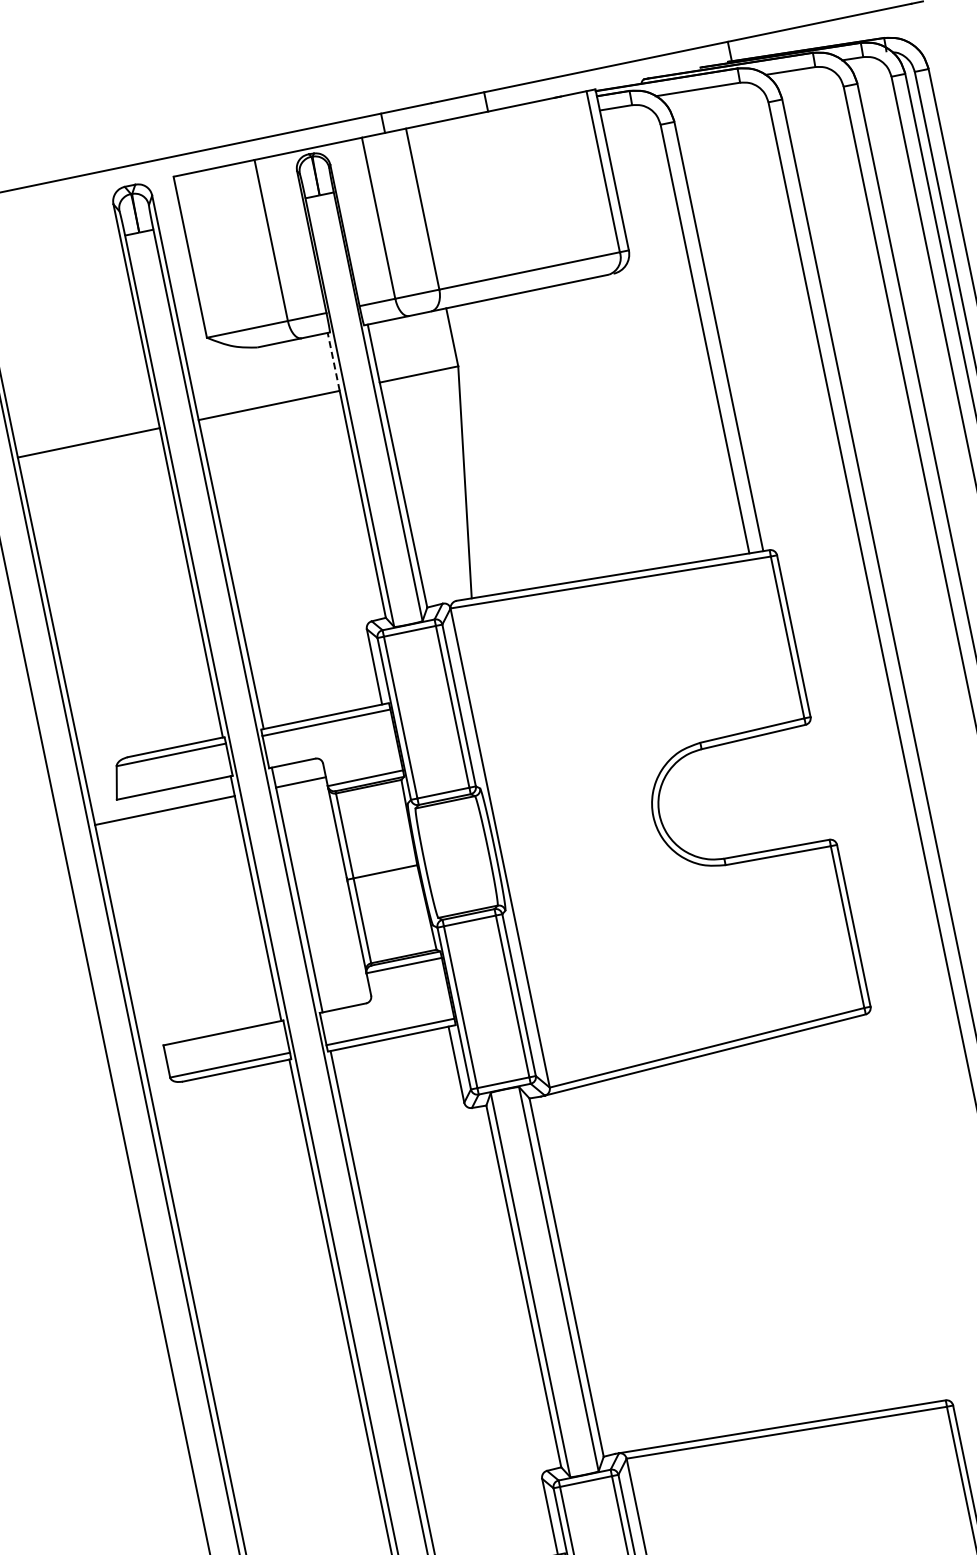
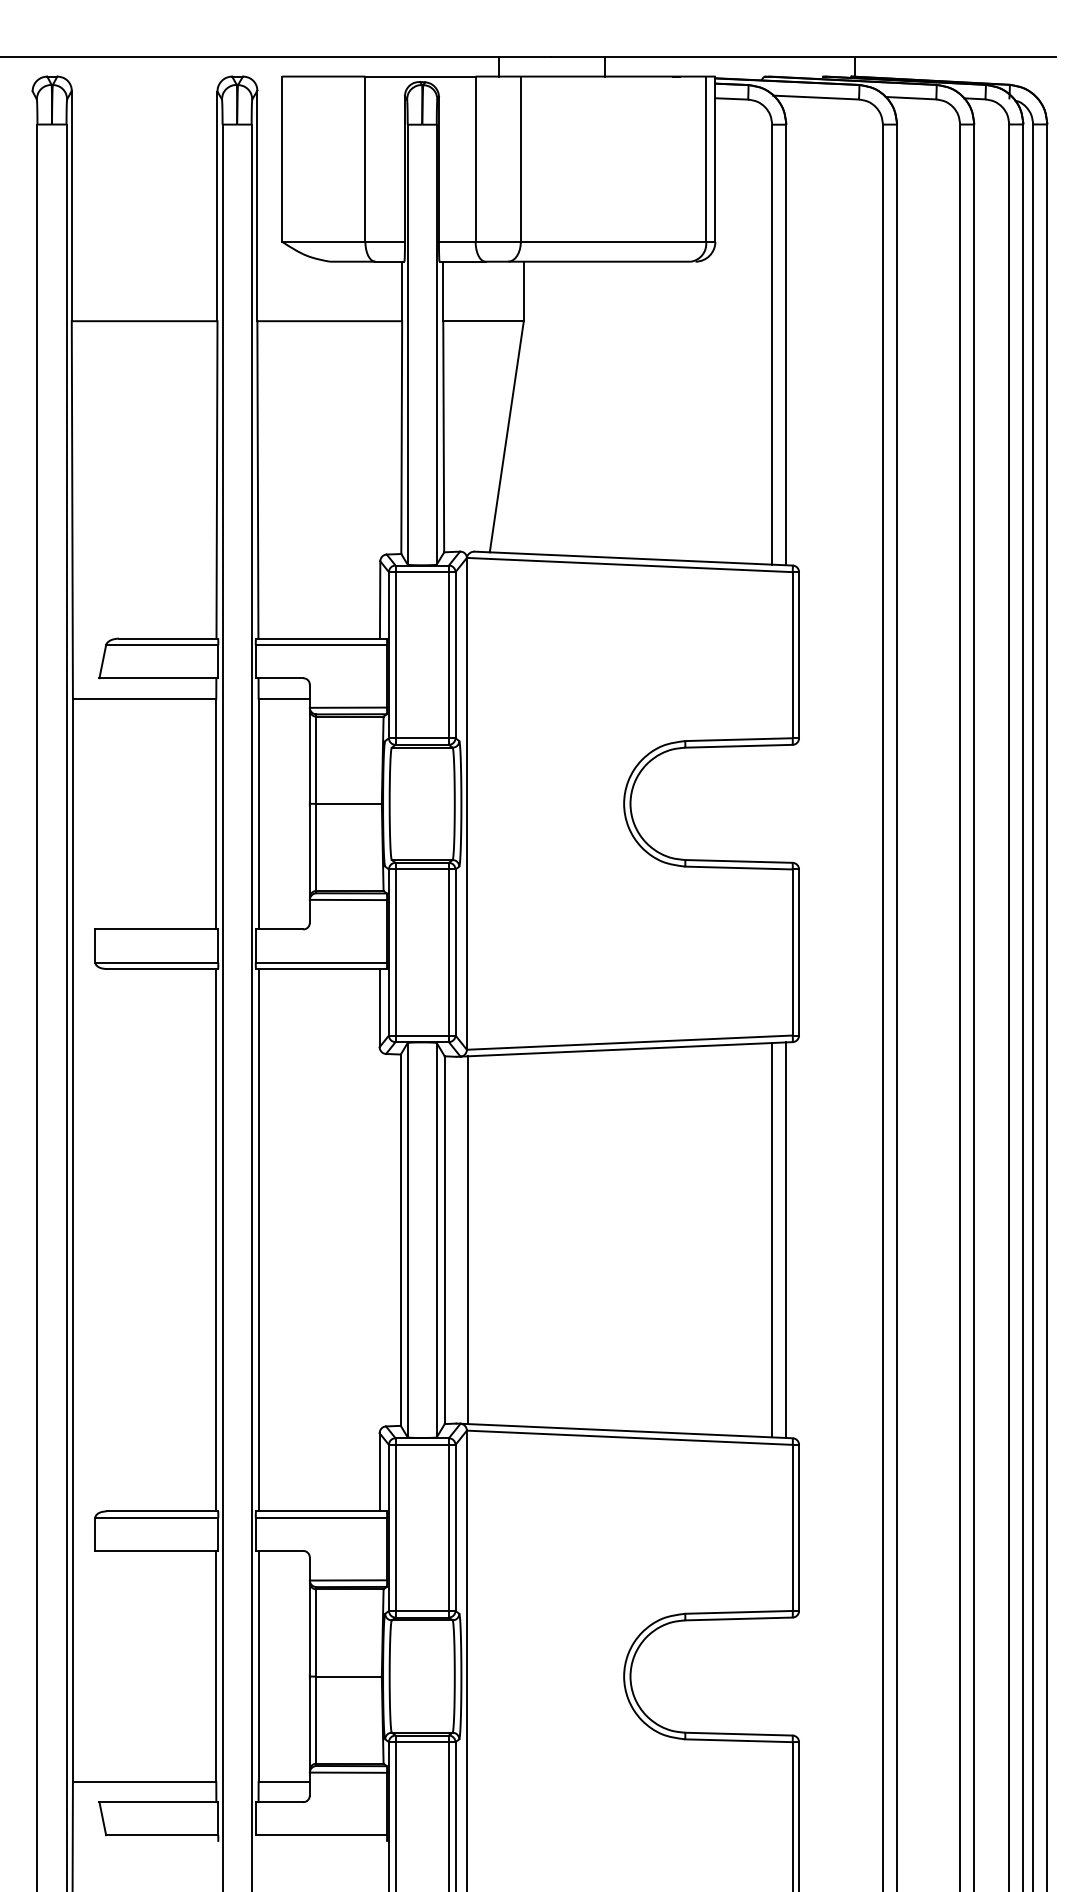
line: (334, 361) -> (402, 291), dashed -> solid
line: (899, 1207) -> (786, 1239), added
line: (885, 1211) -> (772, 1240), added
line: (588, 1273) -> (467, 1240), added

